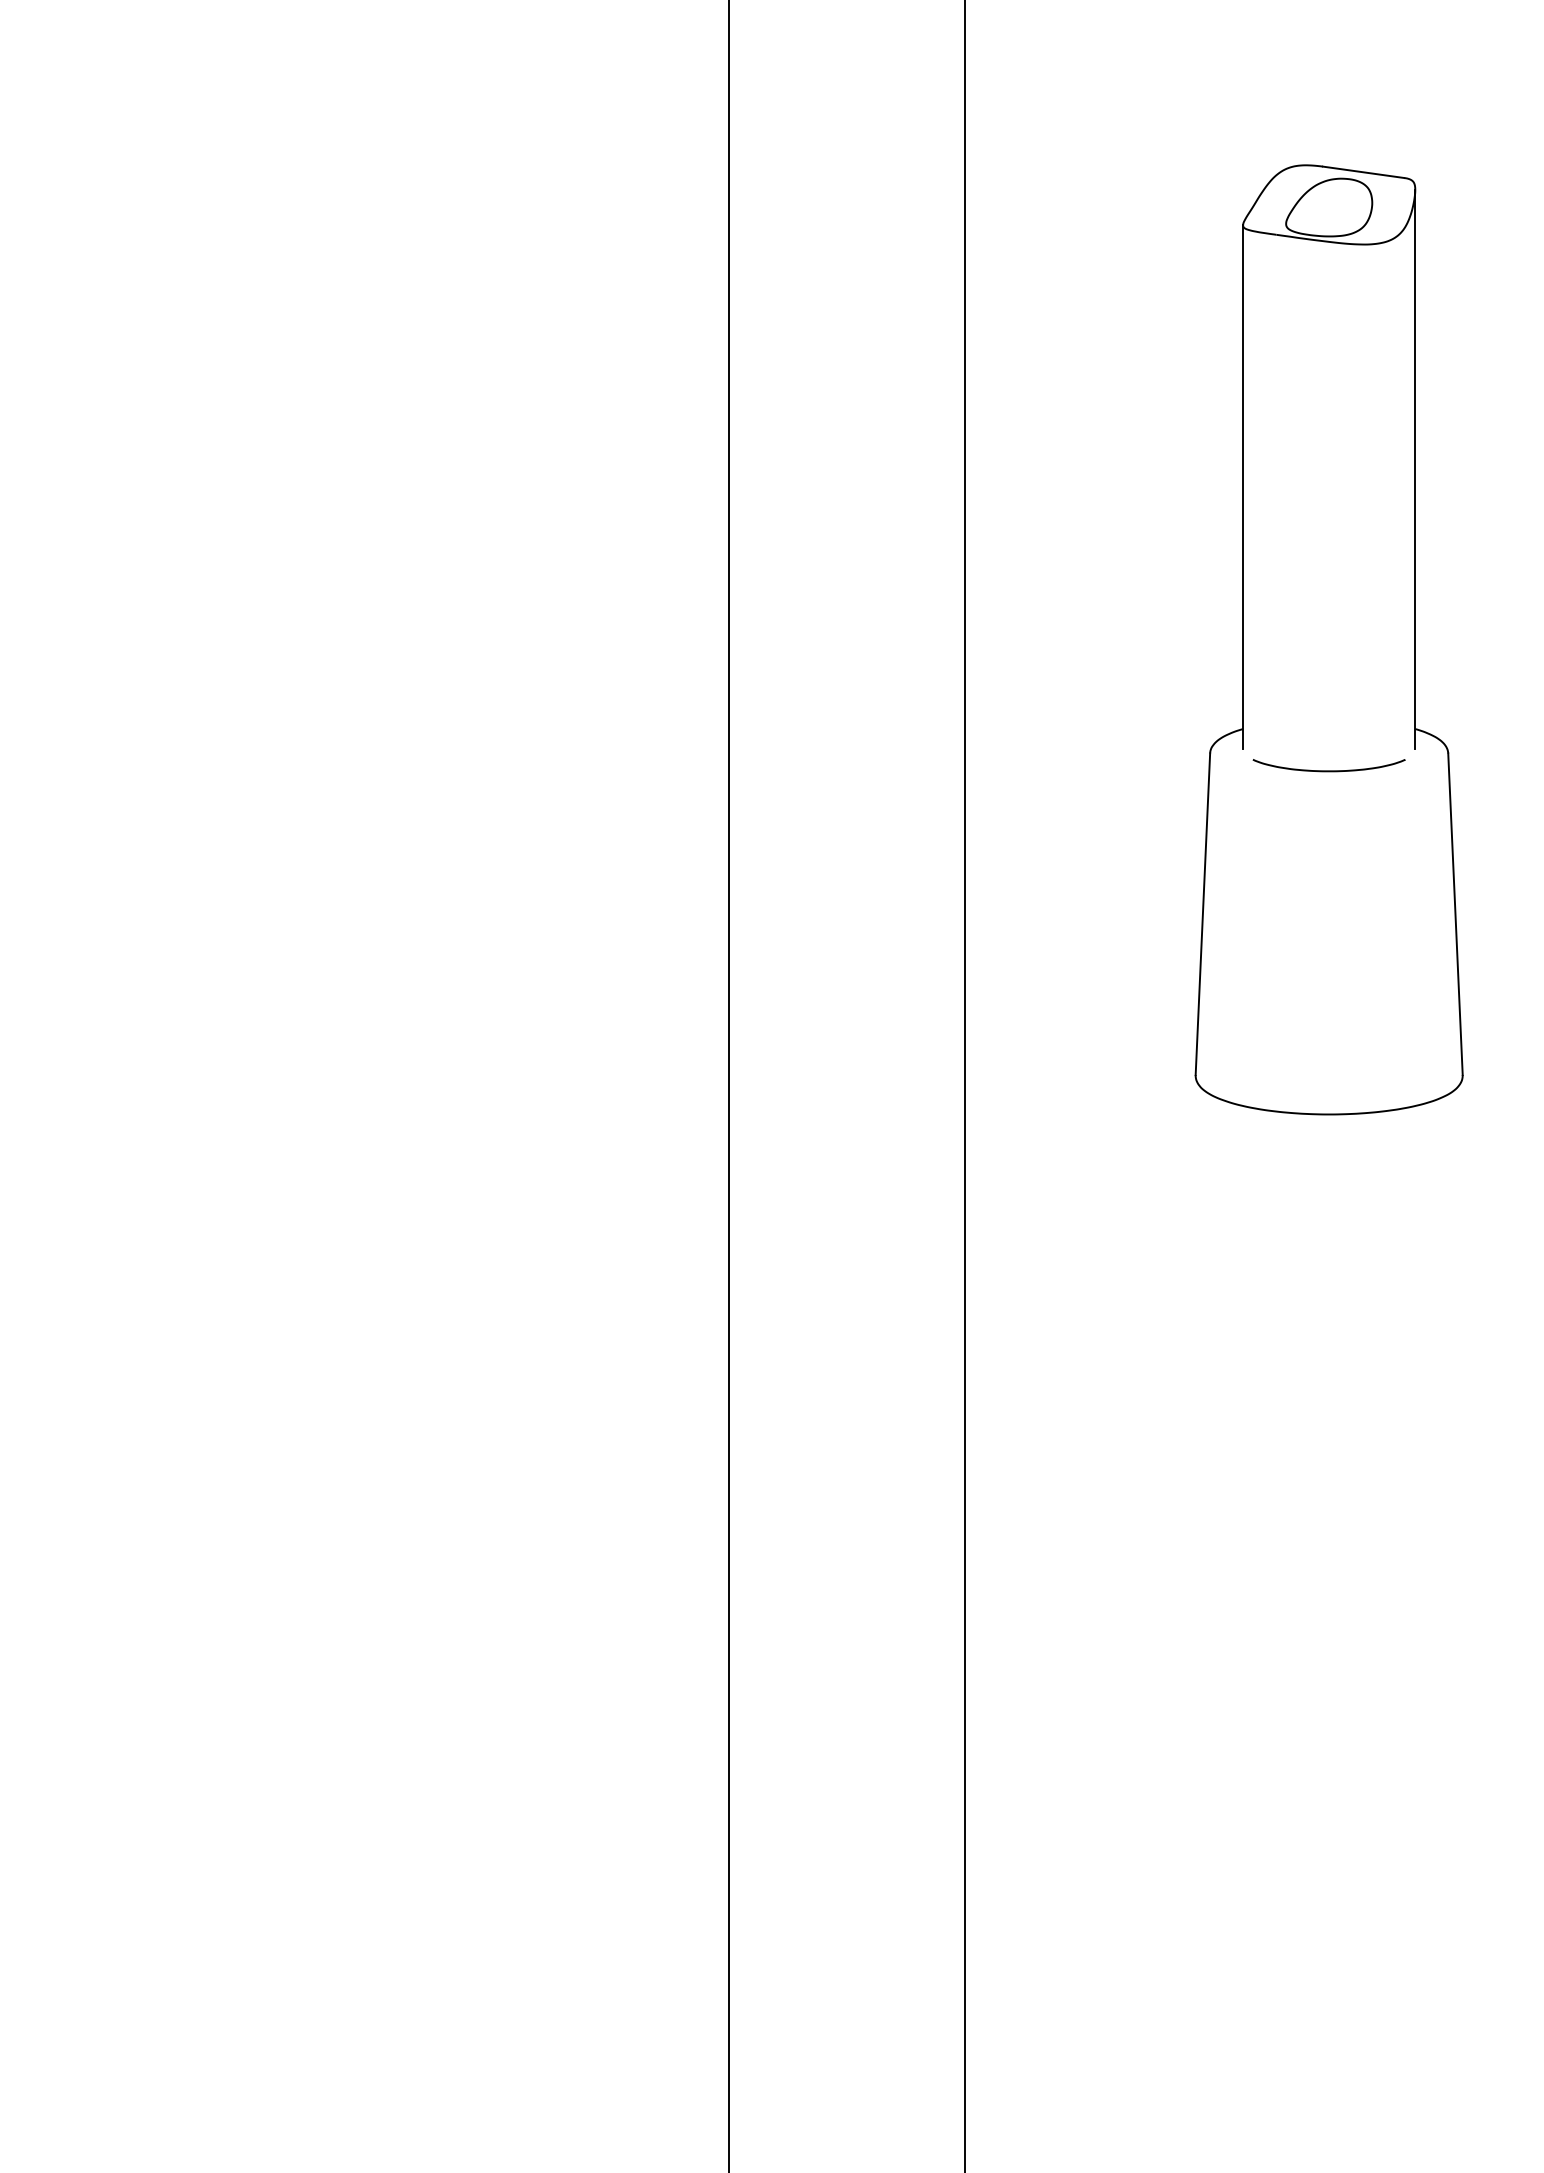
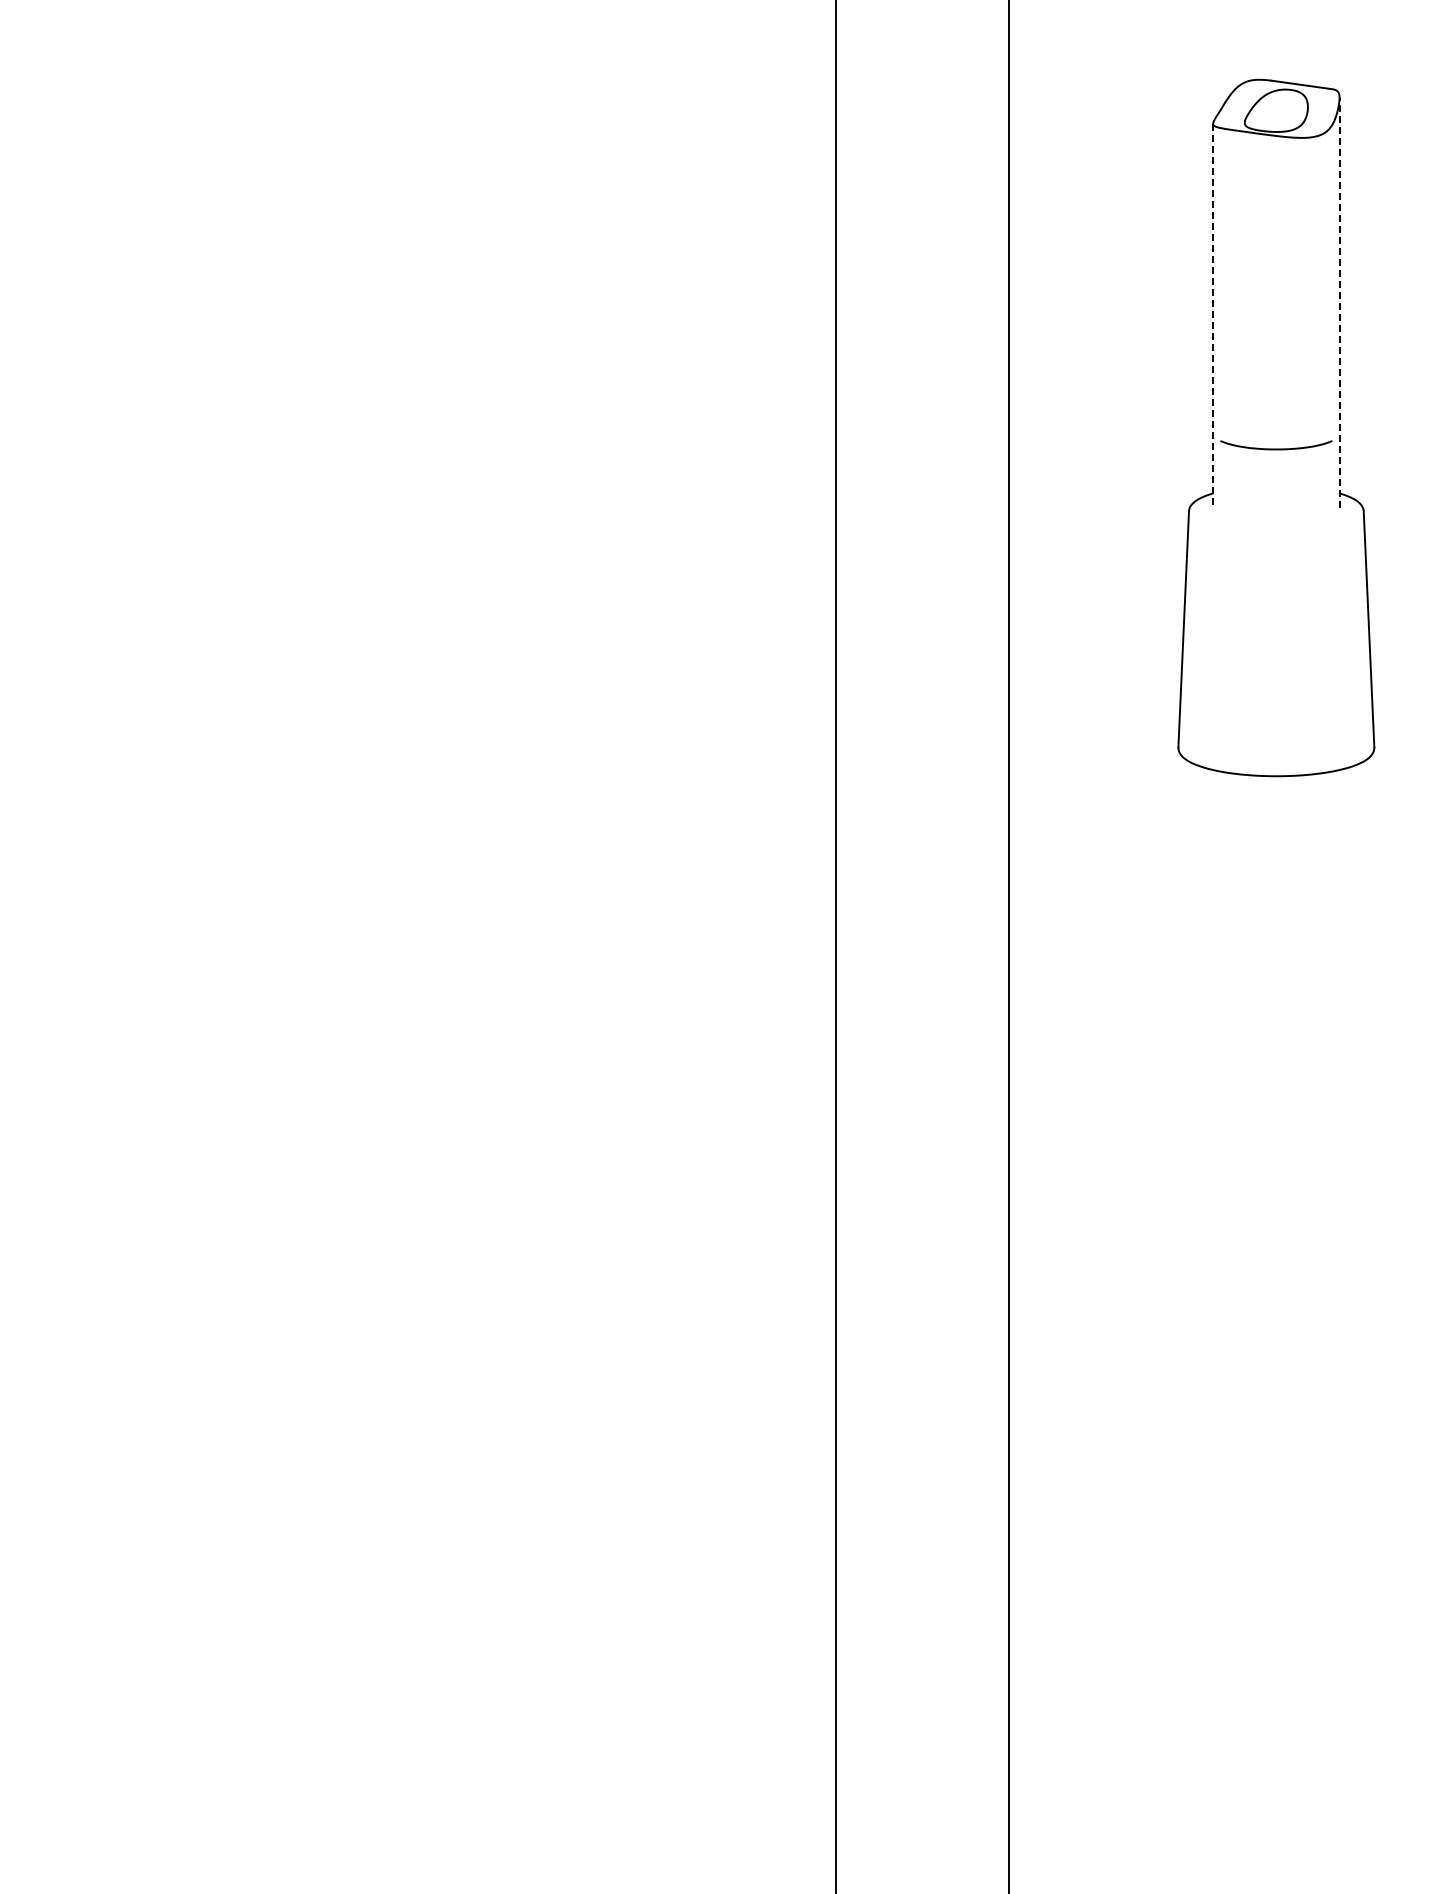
line: (1415, 468) -> (1339, 302), solid -> dashed
line: (1243, 487) -> (1213, 316), solid -> dashed
curve: (1329, 770) -> (1276, 448), moved

